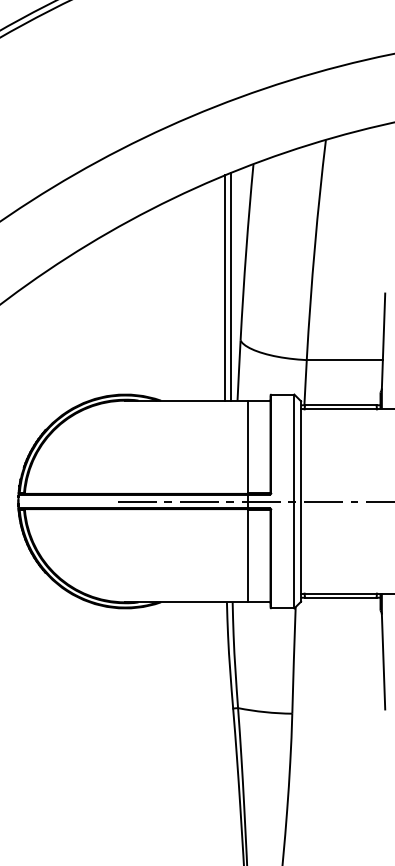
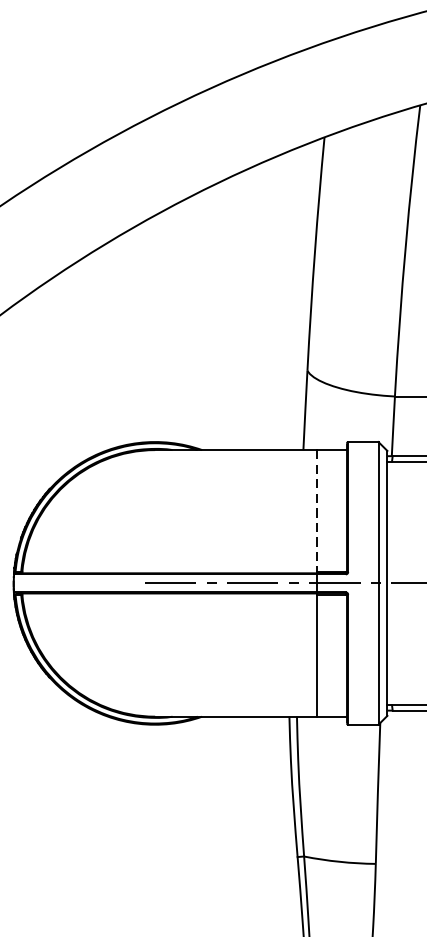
line: (231, 286) -> (295, 299), removed
line: (225, 287) -> (287, 300), removed
line: (247, 447) -> (316, 512), solid -> dashed

